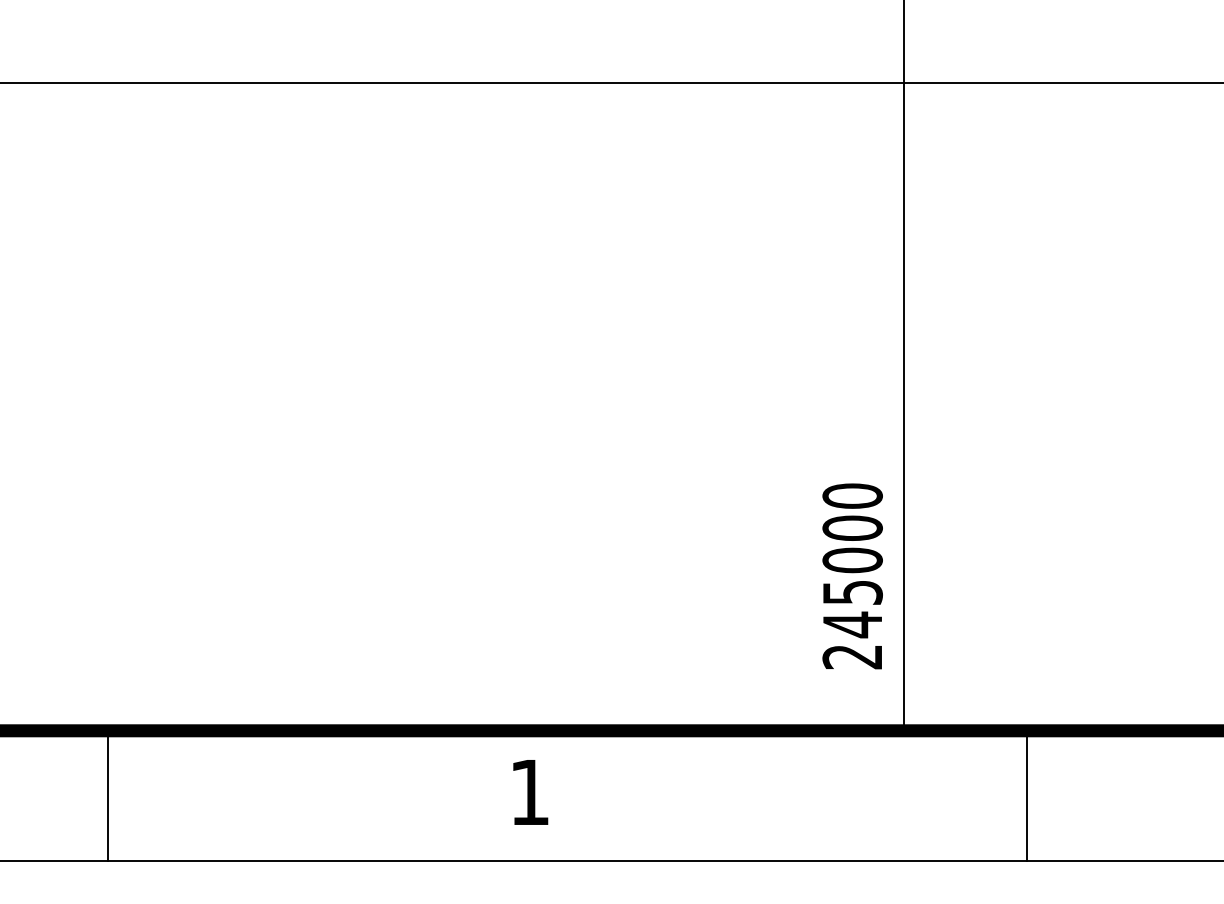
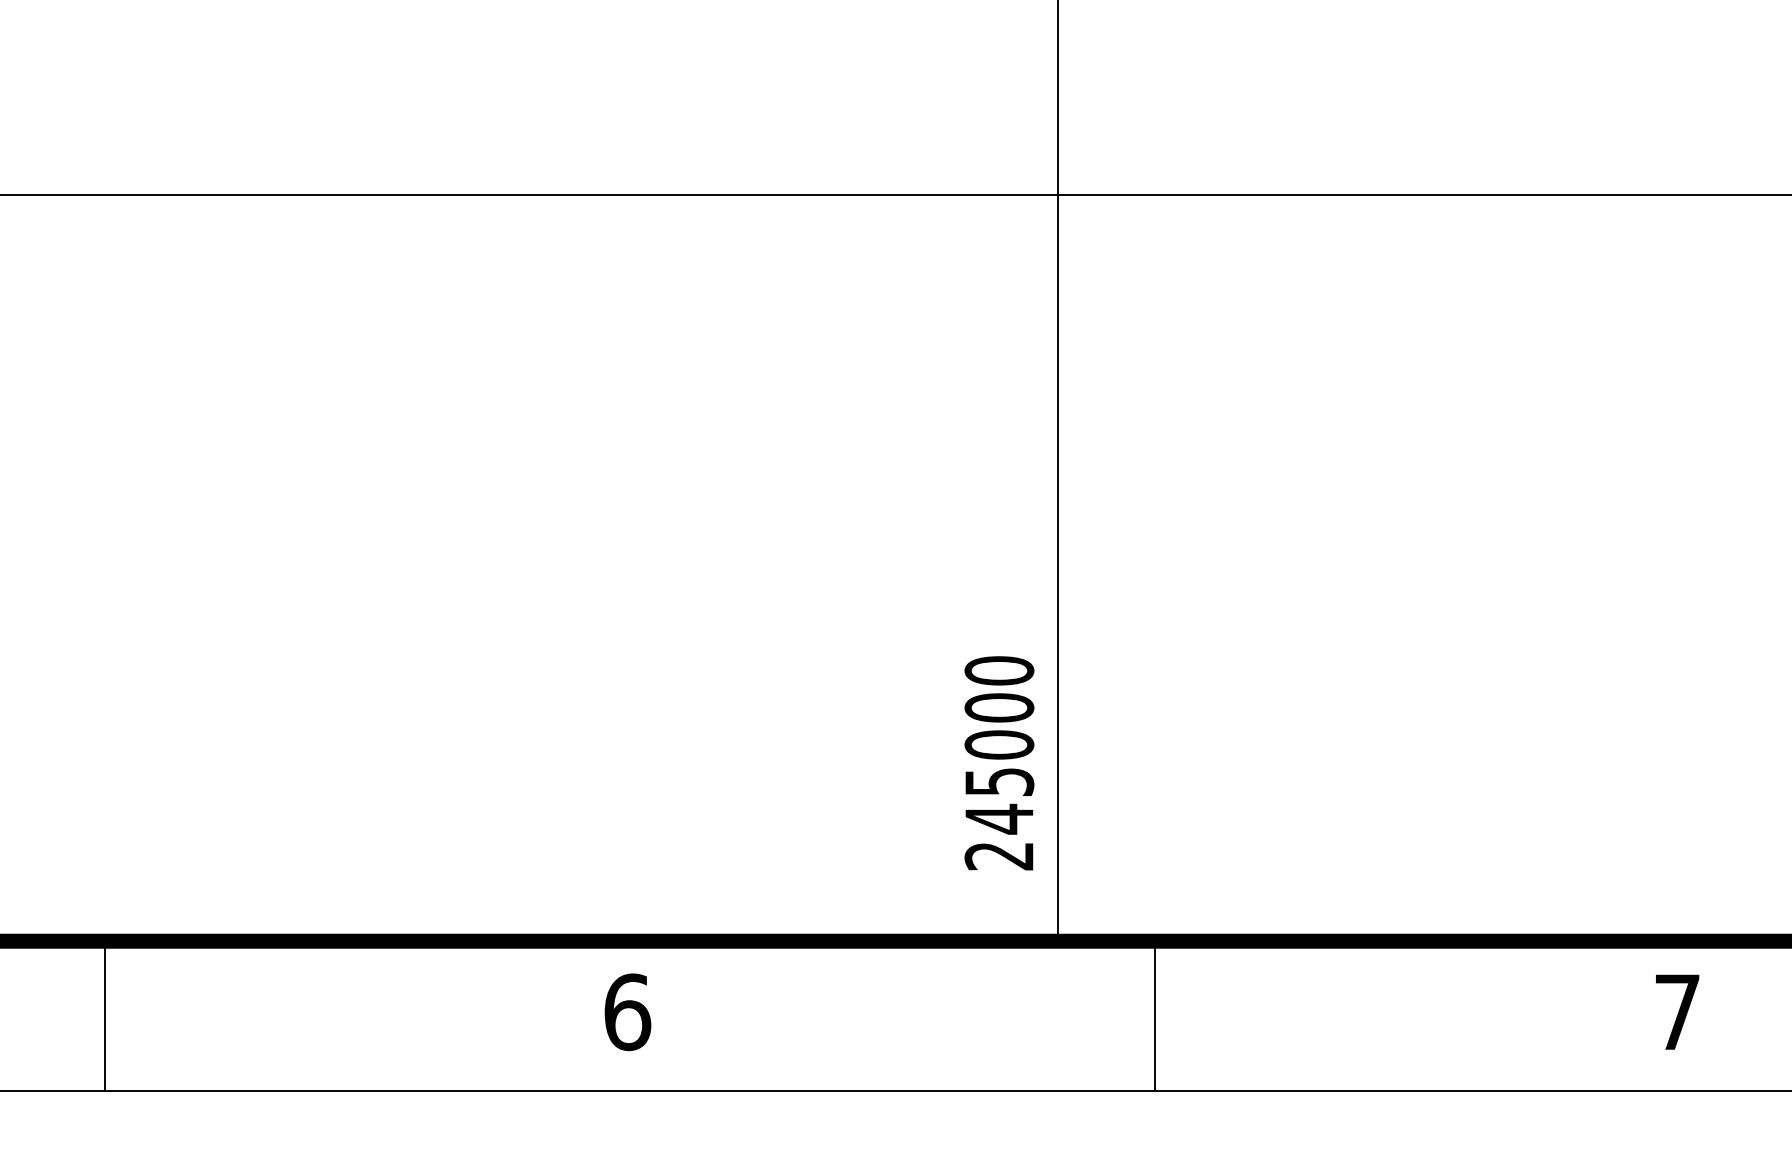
text: (529, 792) -> (627, 1012), 1 -> 6
line: (108, 796) -> (105, 1016), moved
line: (1027, 796) -> (1155, 1016), moved

